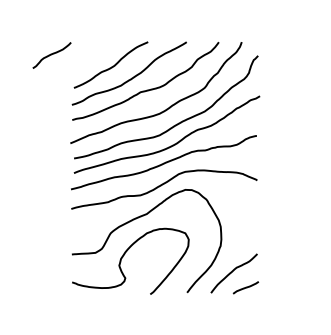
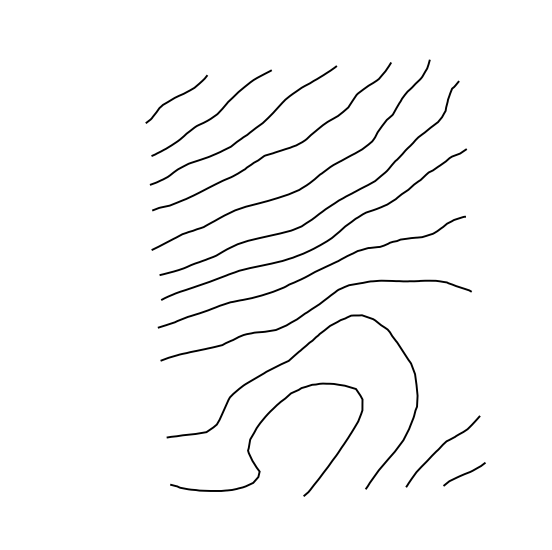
curve: (51, 55) -> (175, 99), moved

